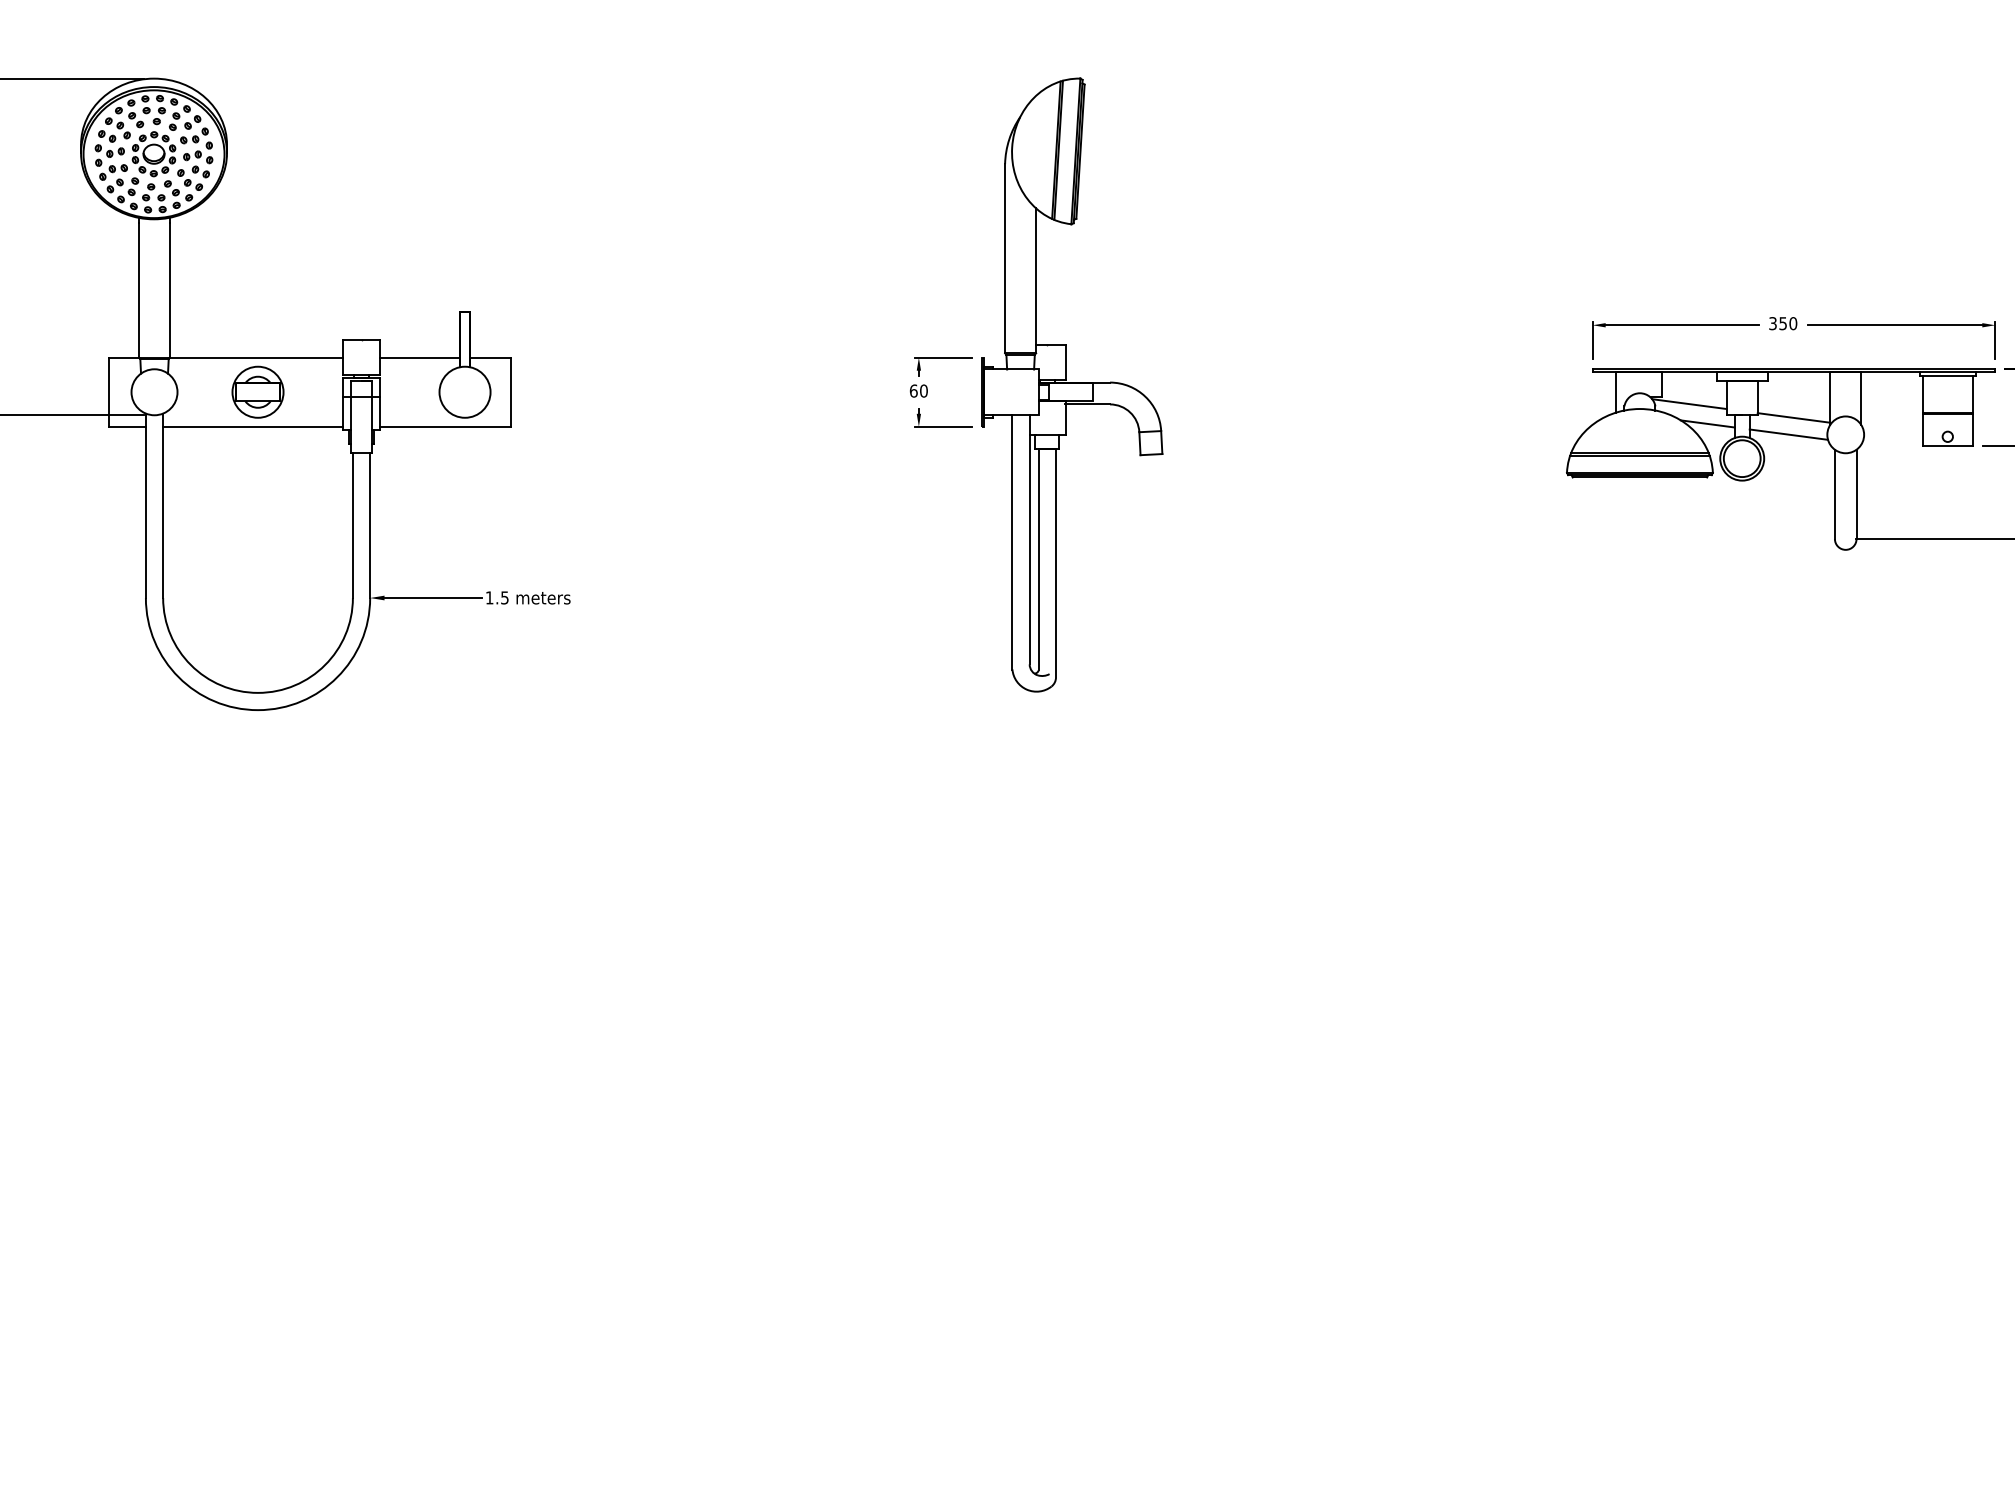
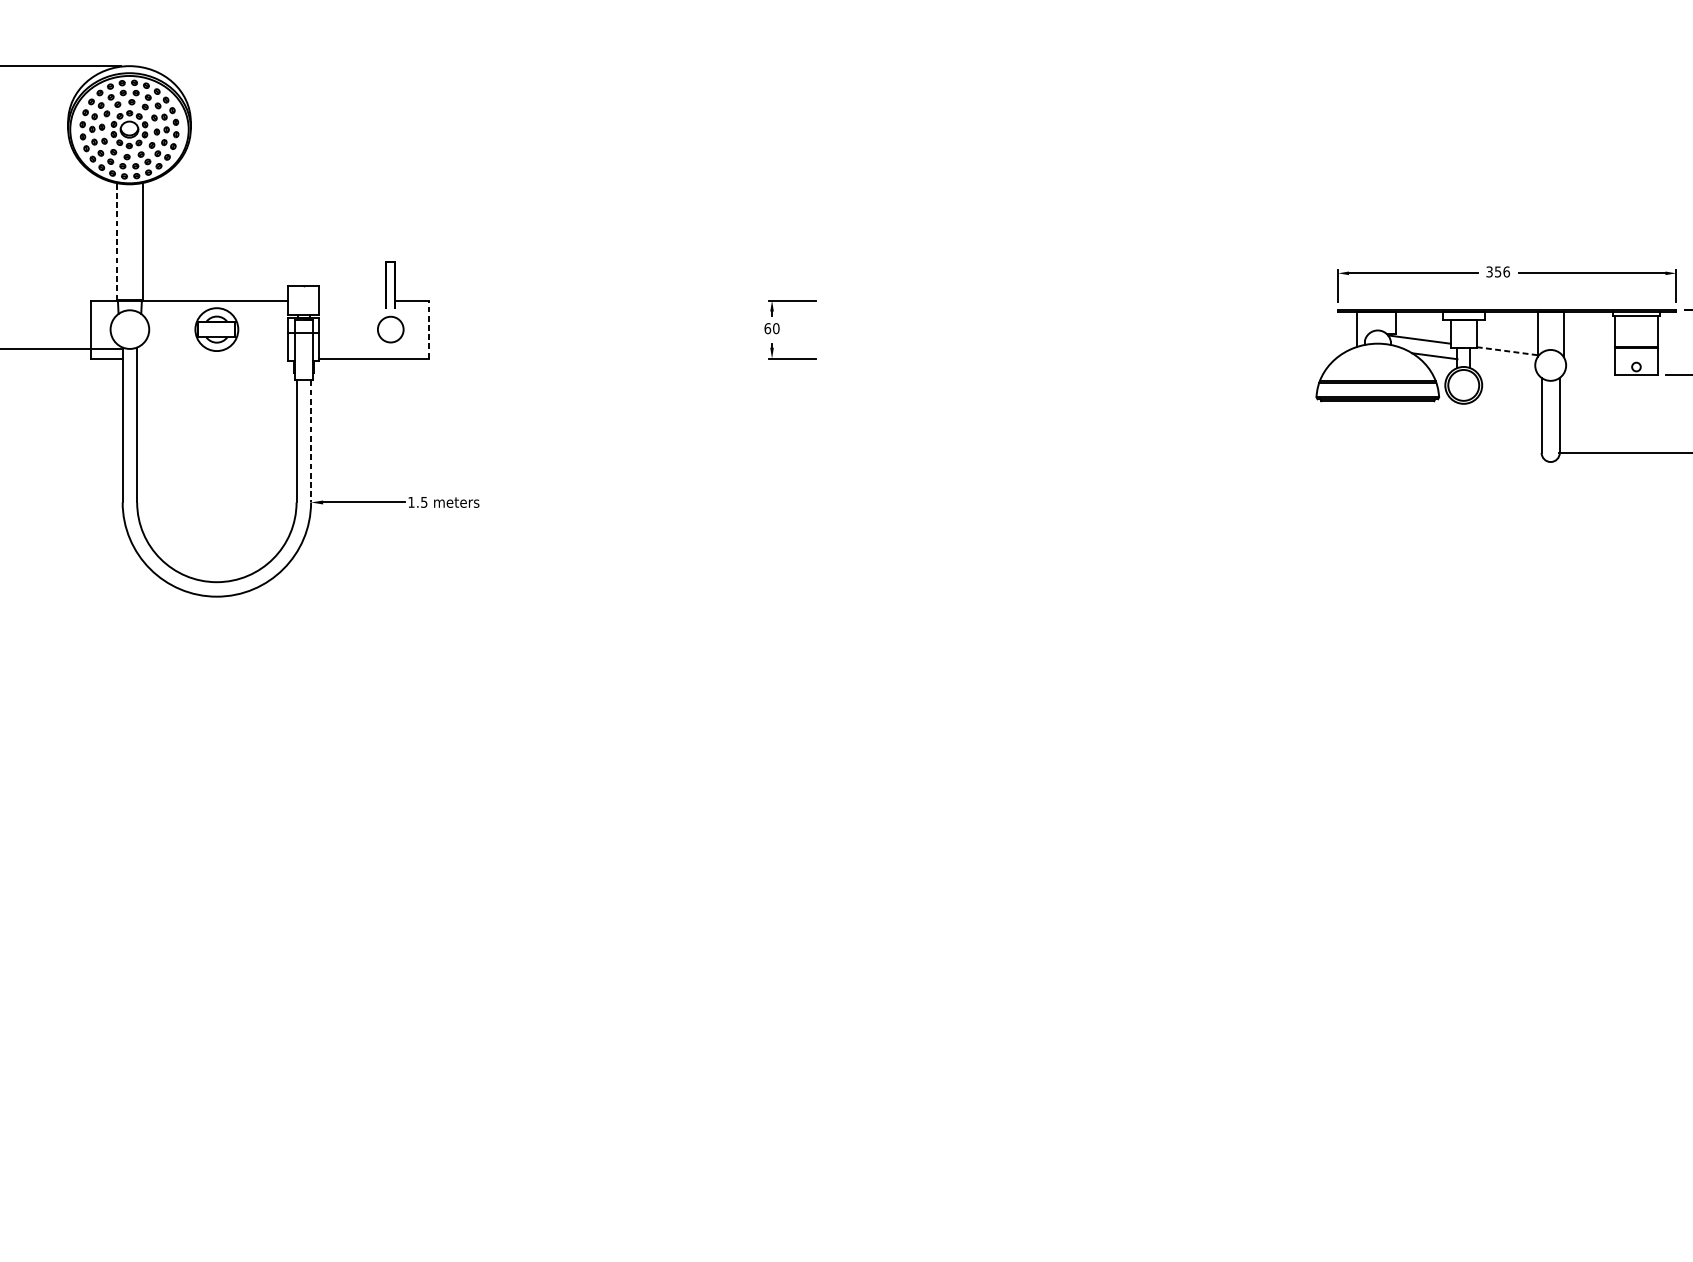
line: (139, 289) -> (117, 243), solid -> dashed
text: (1793, 323) -> (1506, 271), 350 -> 356
line: (419, 357) -> (352, 300), removed
part: (1072, 384) -> (901, 323), removed
circle: (464, 391) -> (390, 328), size x0.6
line: (511, 392) -> (429, 329), solid -> dashed
line: (1794, 417) -> (1507, 350), solid -> dashed
line: (253, 426) -> (213, 358), removed
line: (1788, 434) -> (1502, 365), removed
line: (370, 525) -> (311, 441), solid -> dashed

